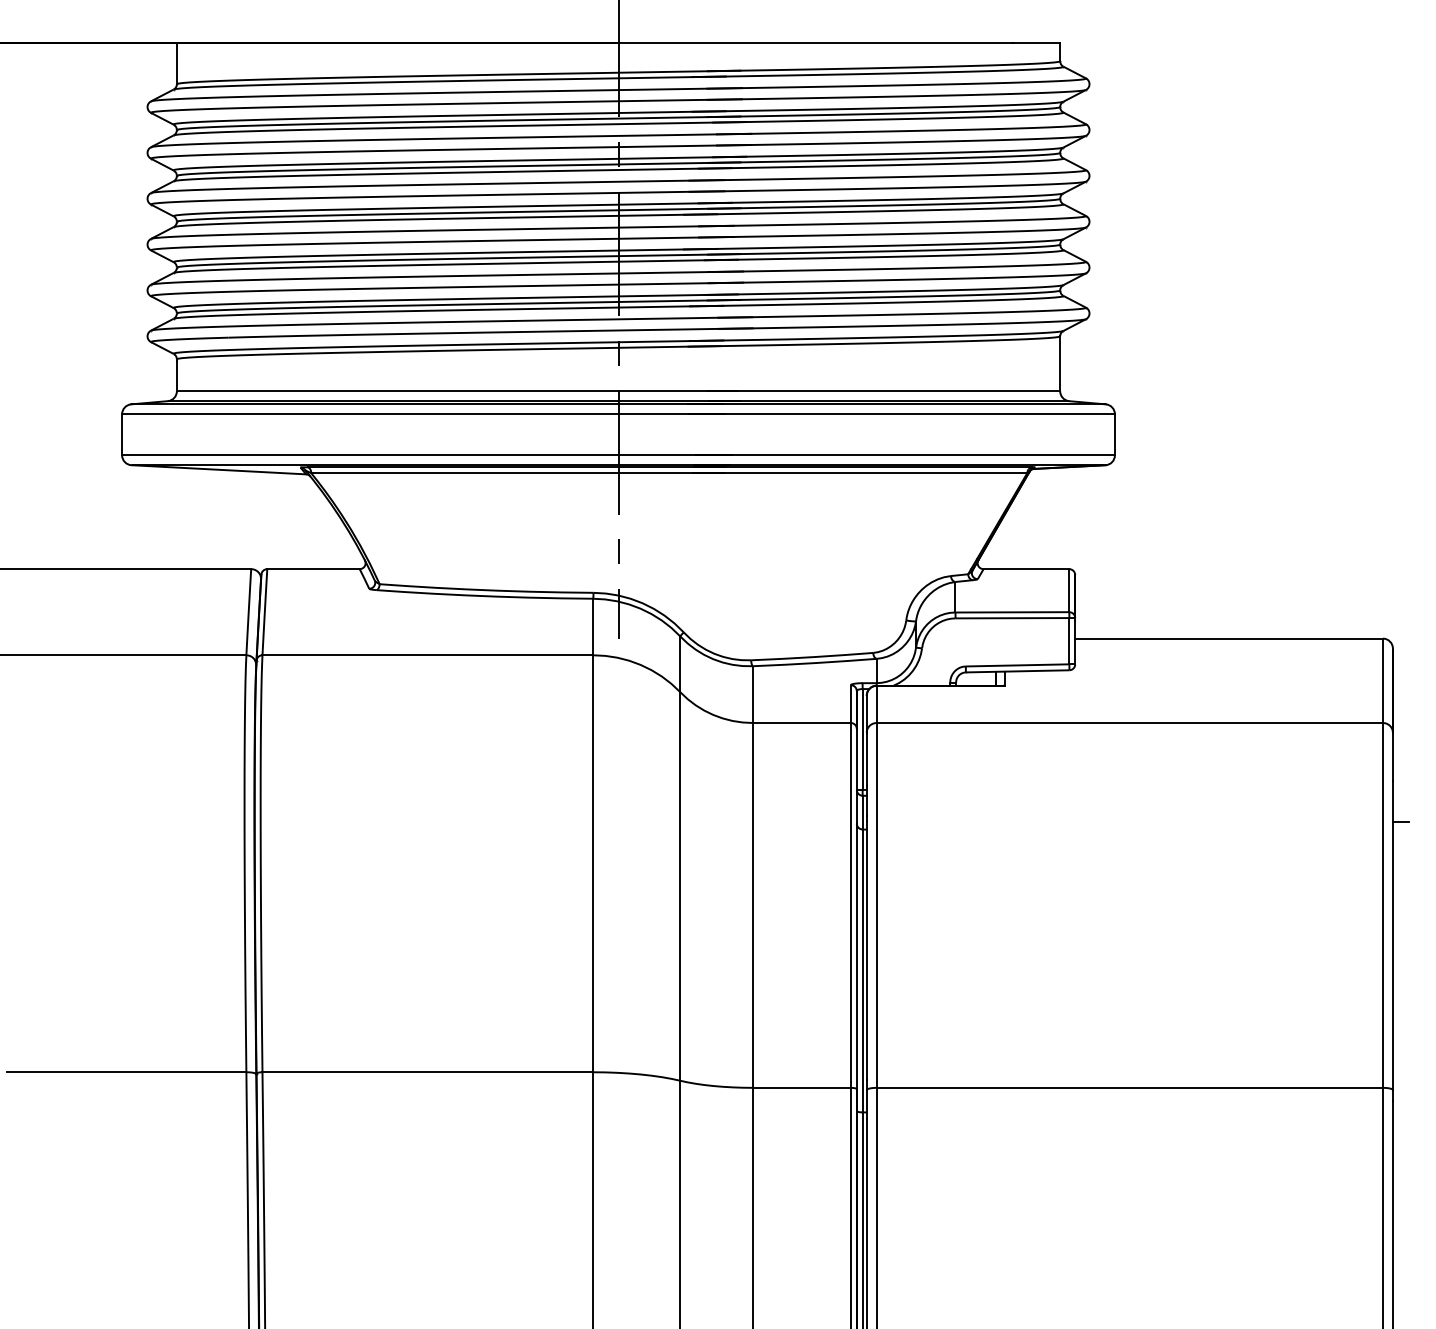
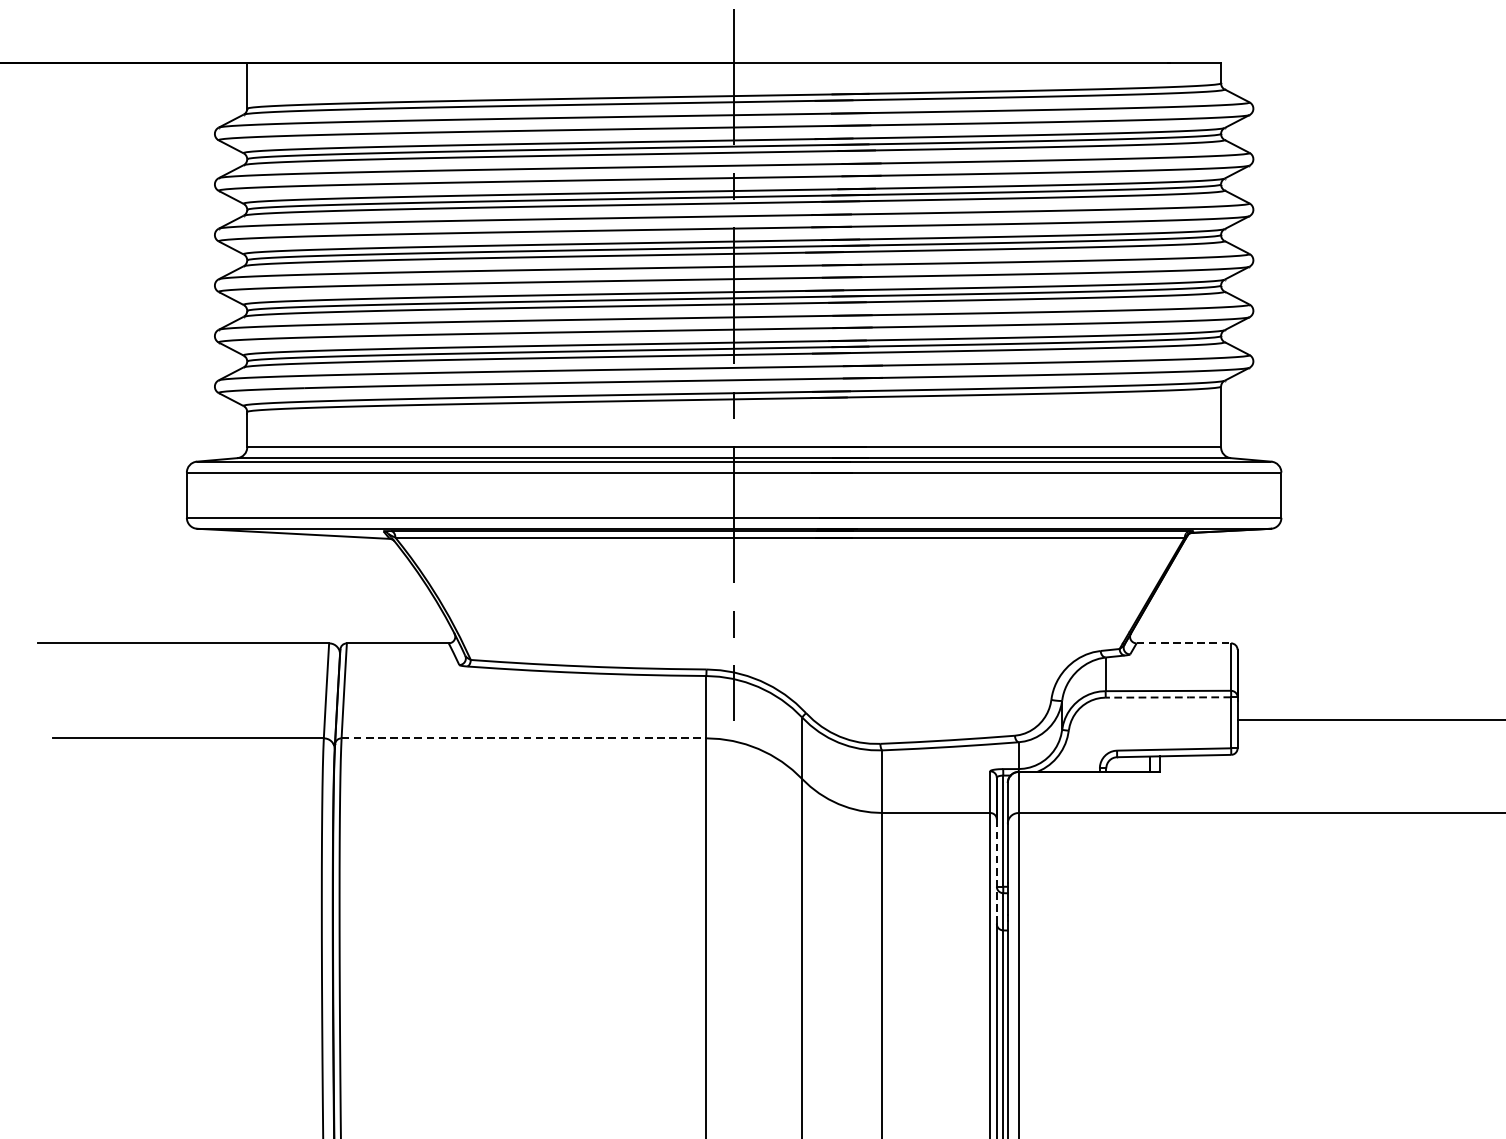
line: (1026, 569) -> (1183, 643), solid -> dashed
line: (1012, 618) -> (1168, 697), solid -> dashed
line: (428, 655) -> (524, 738), solid -> dashed
line: (856, 776) -> (996, 871), solid -> dashed

